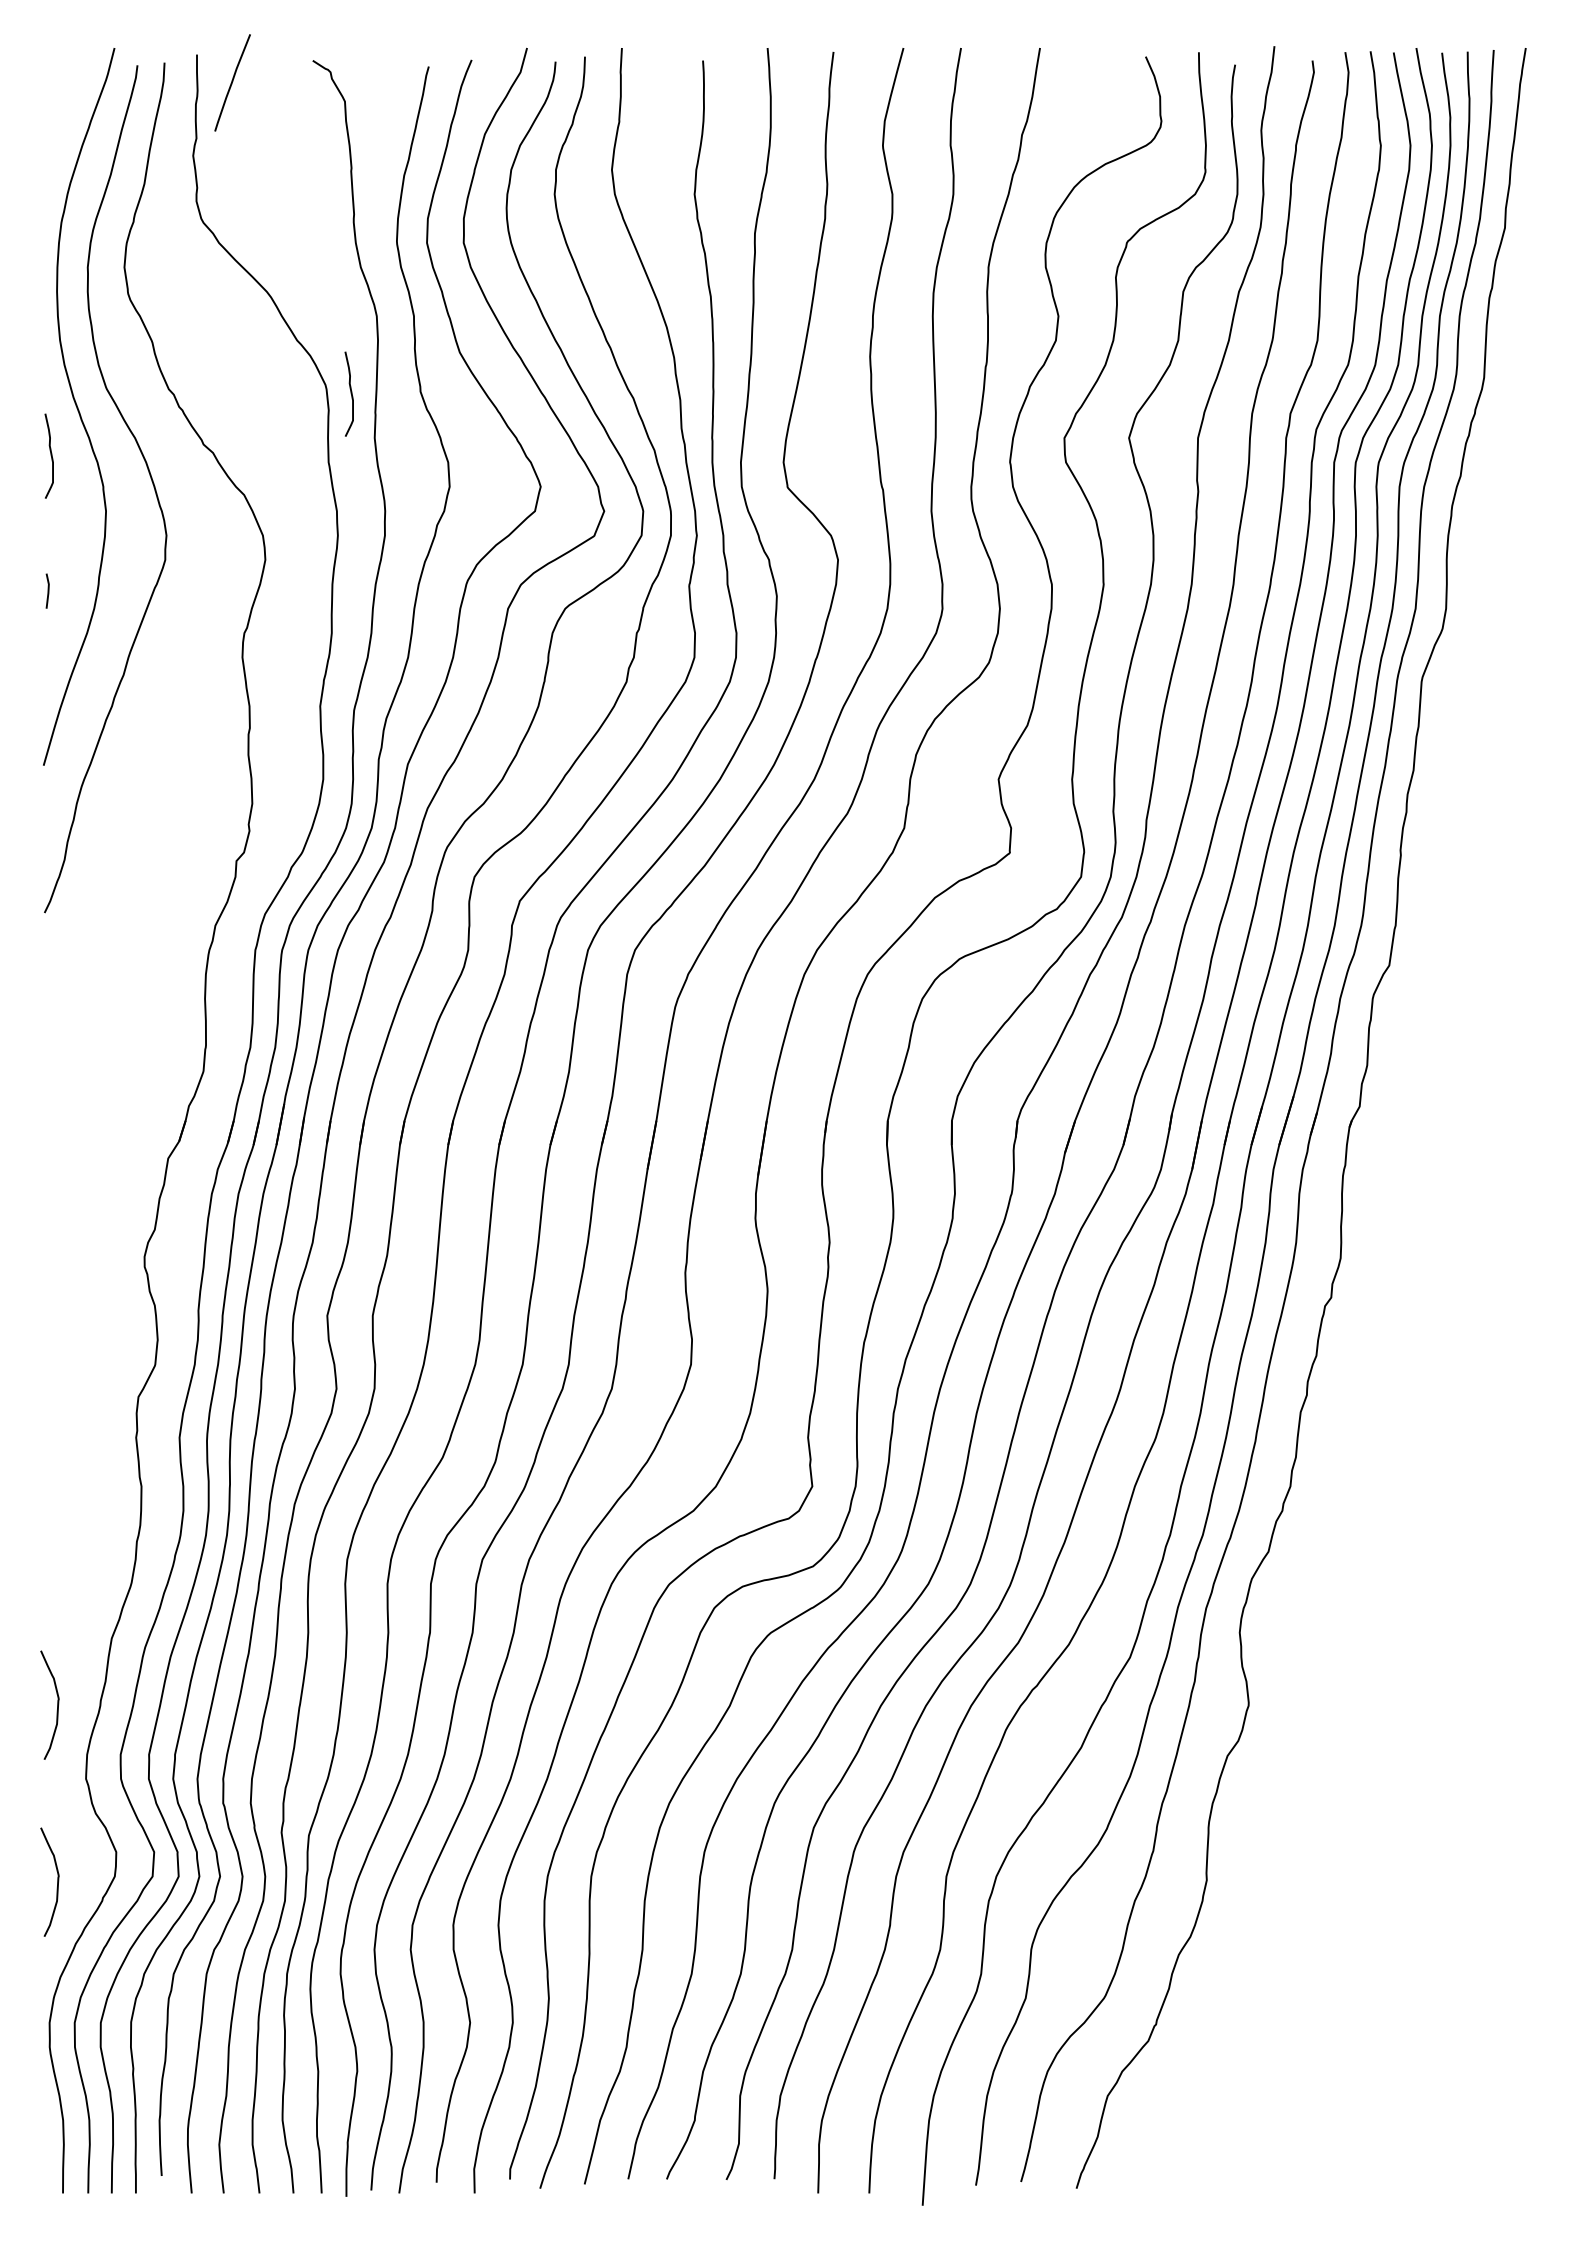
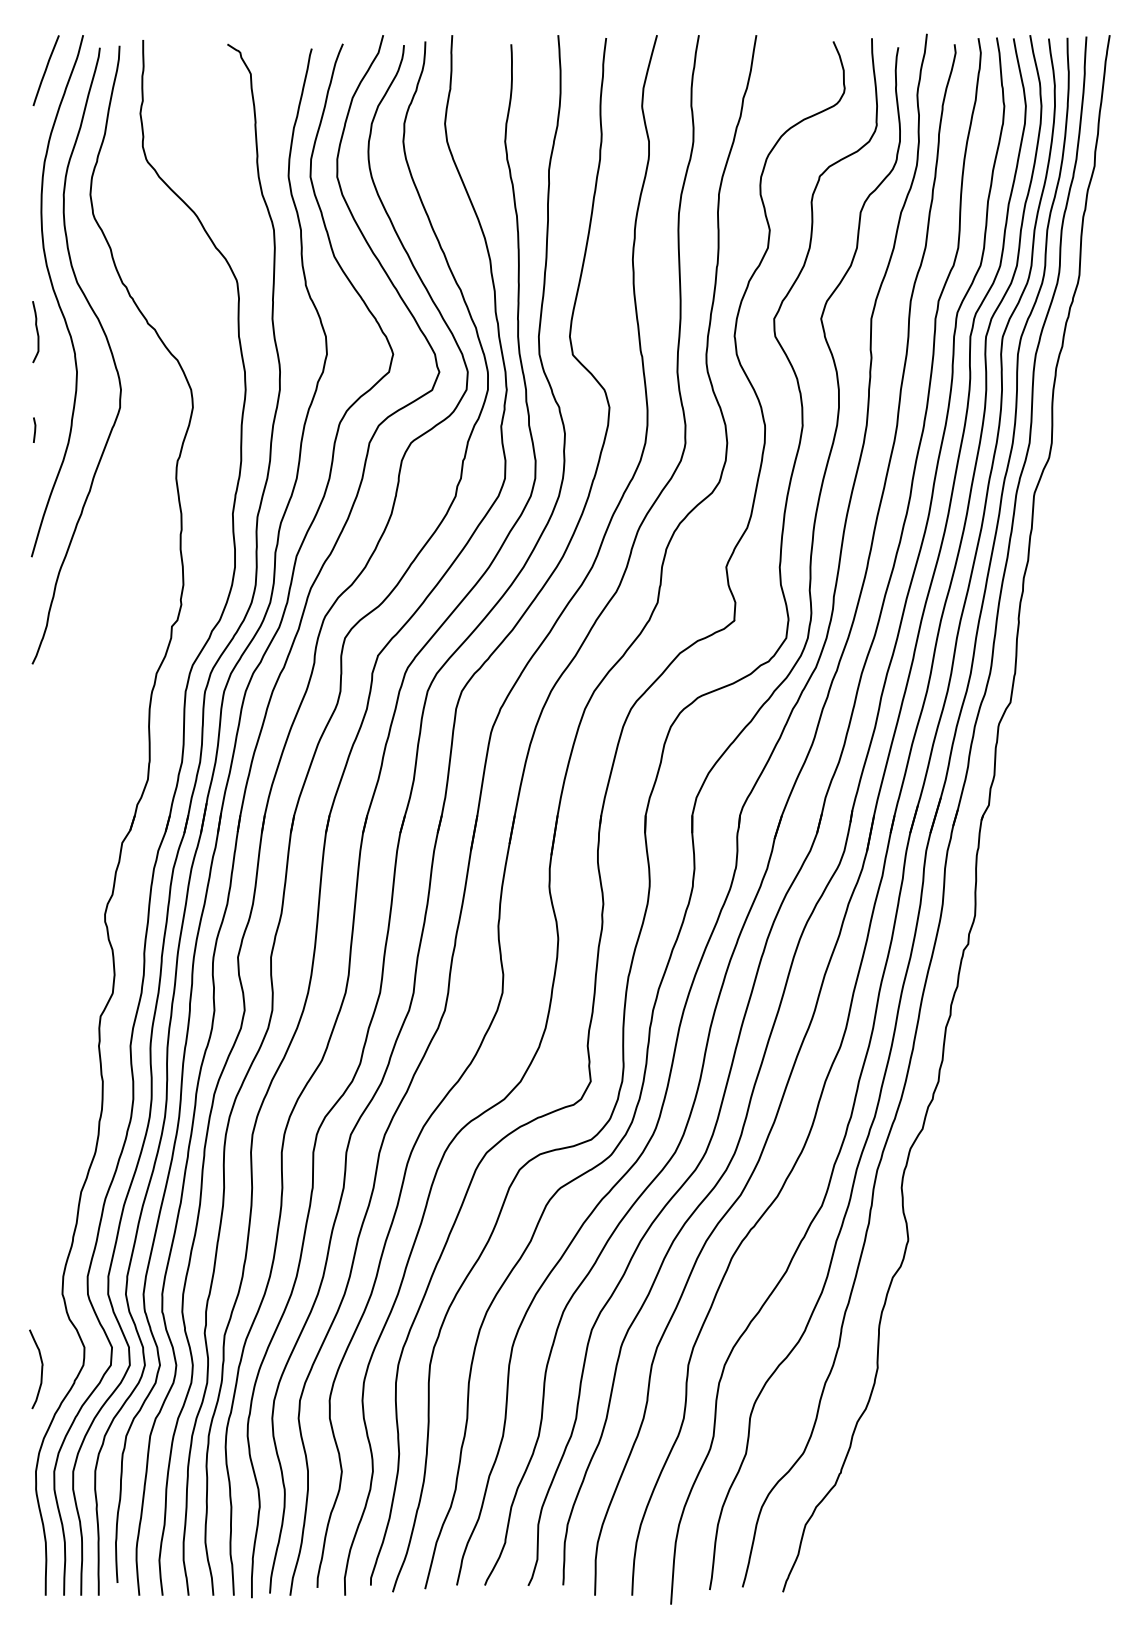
curve: (232, 82) -> (46, 70), moved
curve: (350, 393) -> (254, 286), removed
curve: (57, 1704) -> (41, 1240), removed

